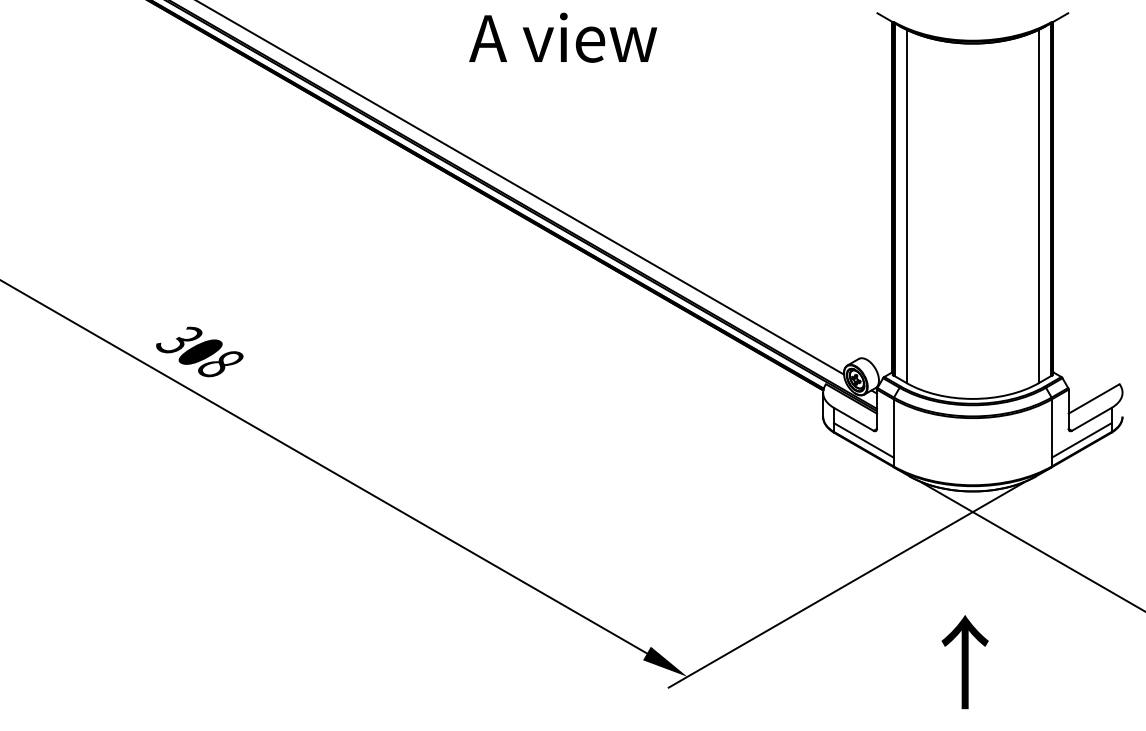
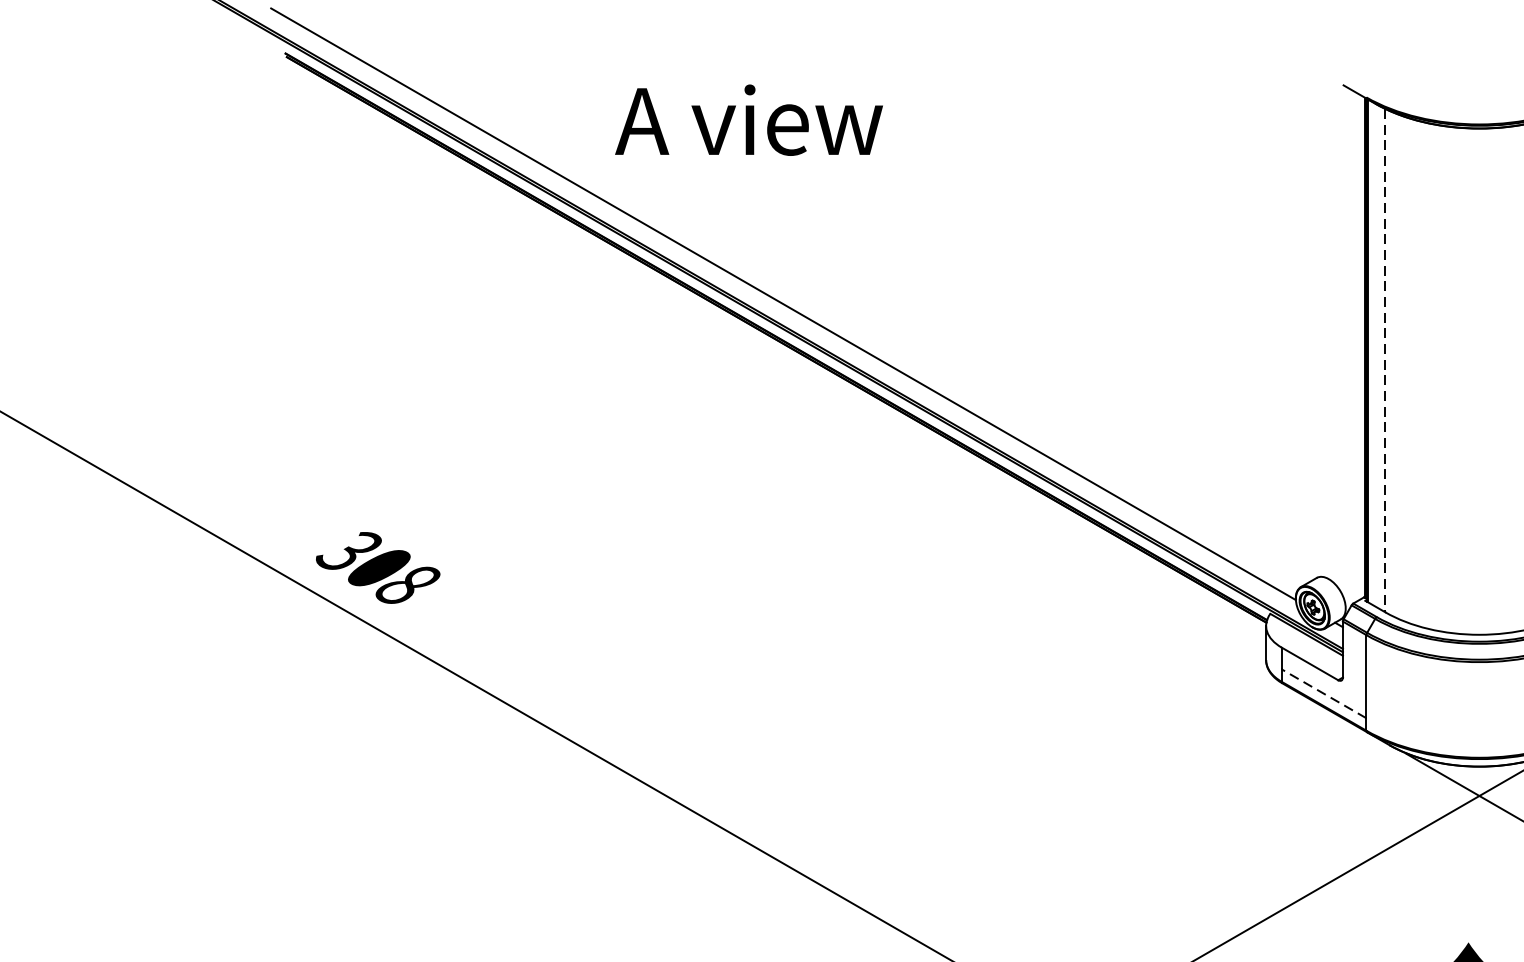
text: (563, 37) -> (749, 119), moved
line: (906, 206) -> (1384, 360), solid -> dashed
line: (863, 440) -> (1323, 694), solid -> dashed

